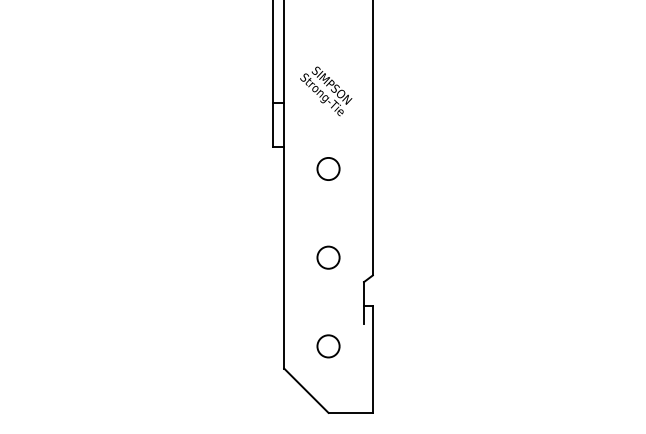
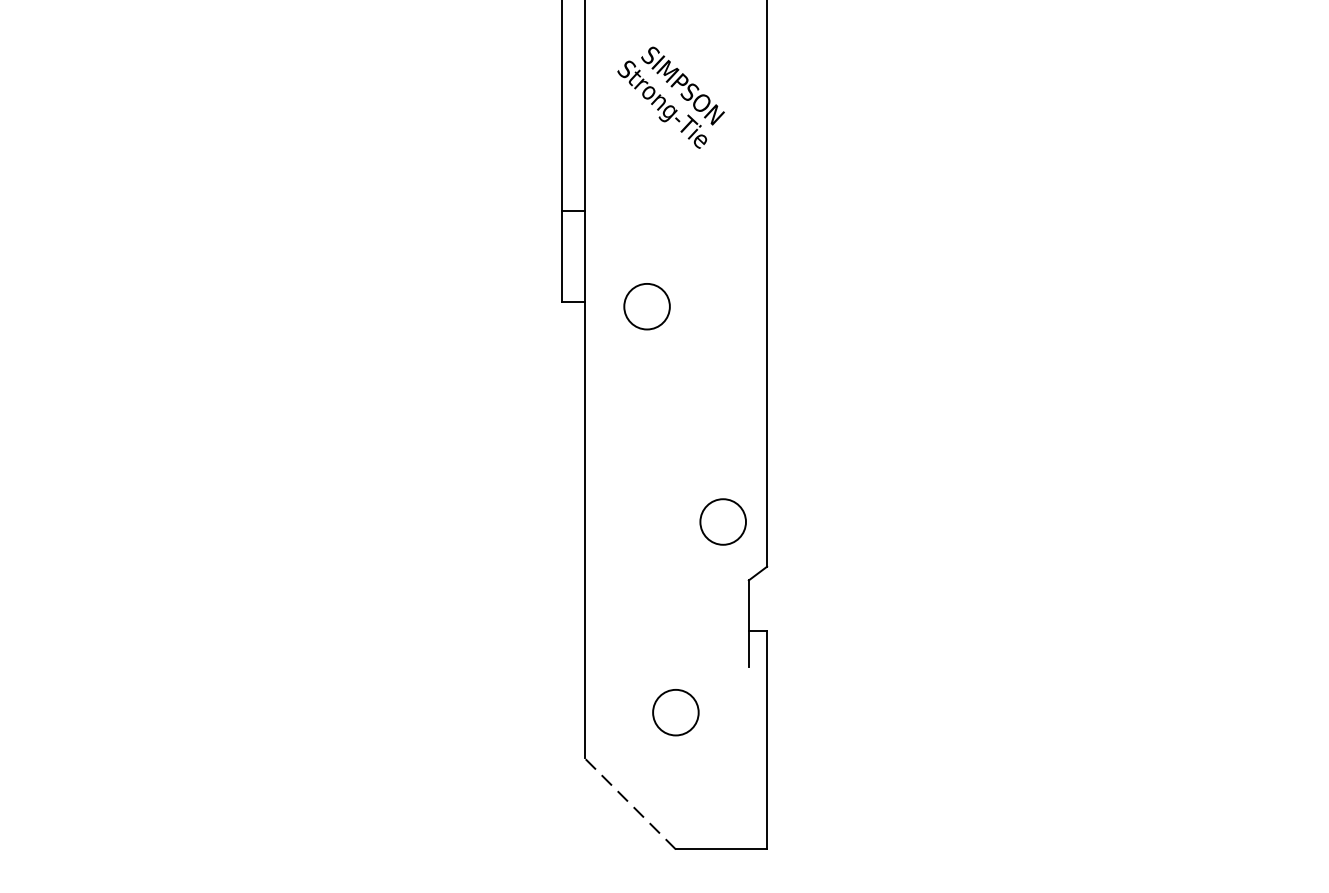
text: (326, 91) -> (671, 97), moved
circle: (328, 168) -> (647, 305), moved
circle: (328, 257) -> (723, 521), moved
line: (306, 390) -> (630, 803), solid -> dashed

